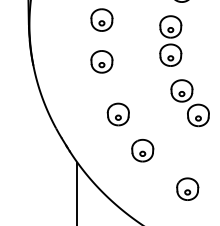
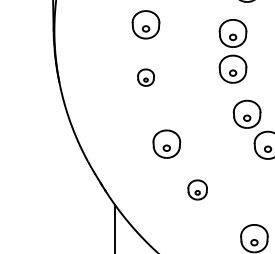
part: (101, 61) -> (145, 77), size x0.6
part: (142, 150) -> (197, 189), size x0.7

